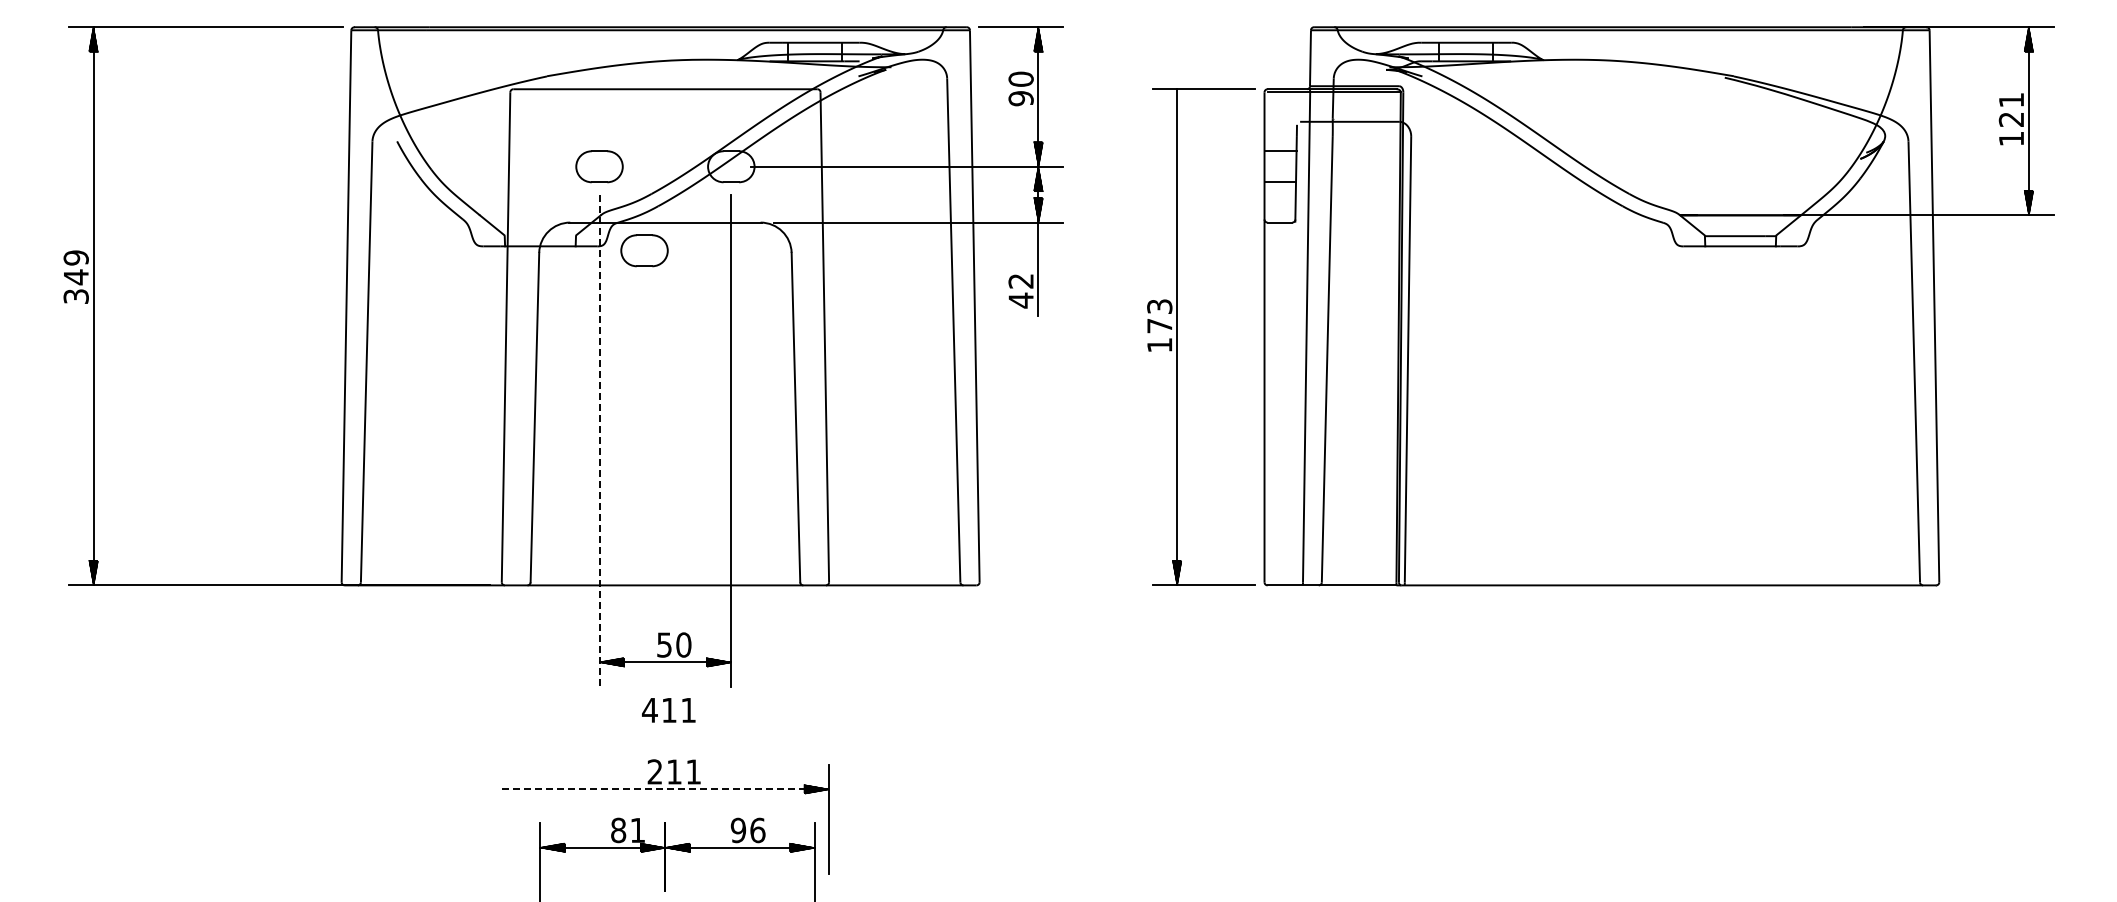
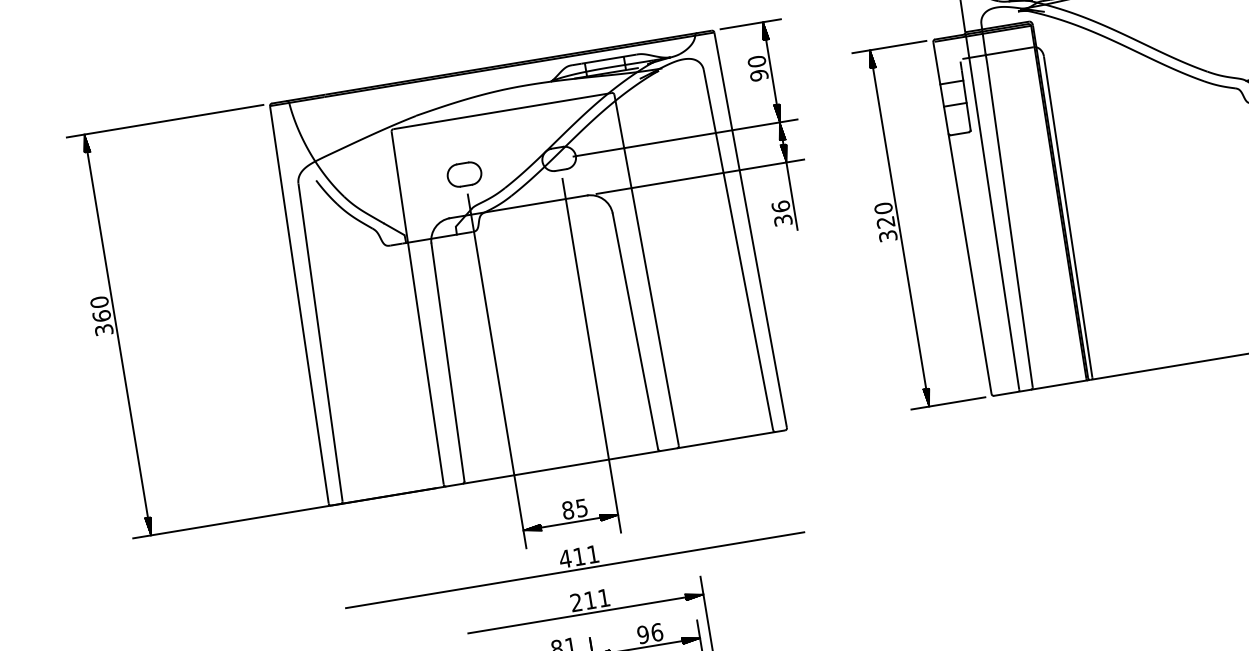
hatch: (1176, 101) -> (871, 59), added
part: (644, 250) -> (506, 229), removed
text: (75, 267) -> (100, 309), 349 -> 360
text: (1020, 290) -> (781, 213), 42 -> 36
text: (1159, 325) -> (885, 222), 173 -> 320
line: (599, 441) -> (497, 371), dashed -> solid
text: (674, 644) -> (575, 508), 50 -> 85
line: (660, 727) -> (575, 570), added
line: (665, 789) -> (585, 614), dashed -> solid

